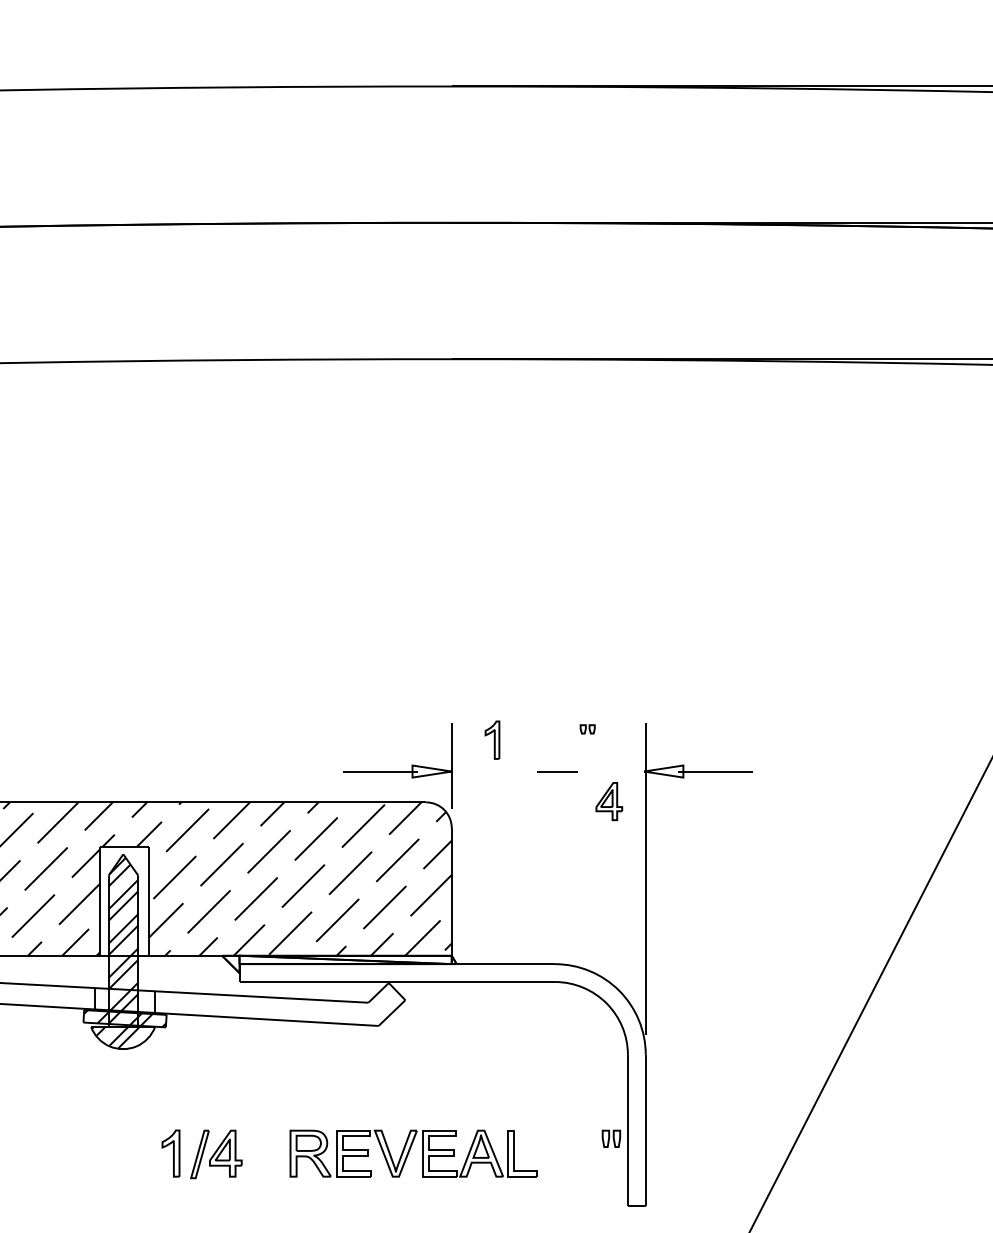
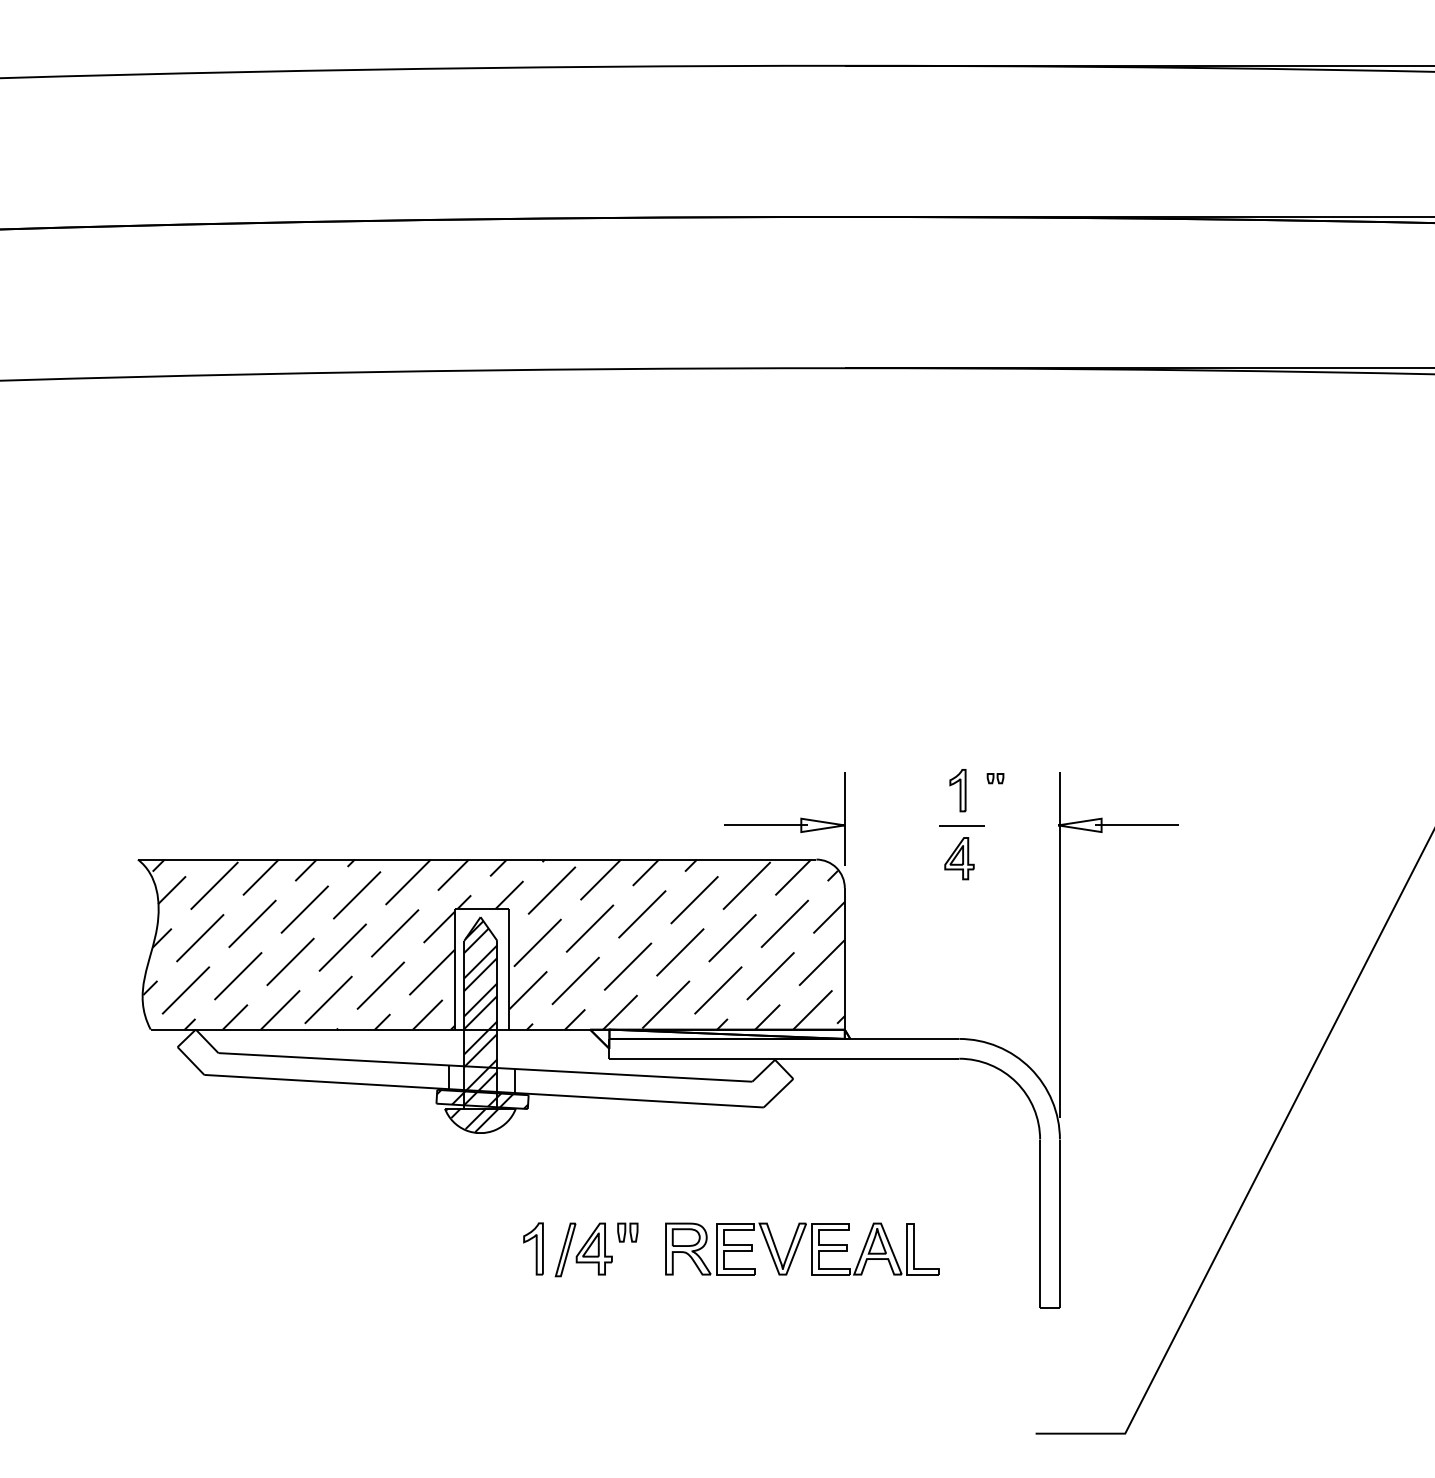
part: (492, 740) -> (957, 790), moved
part: (609, 801) -> (959, 858), moved
part: (611, 1138) -> (627, 1232), moved

